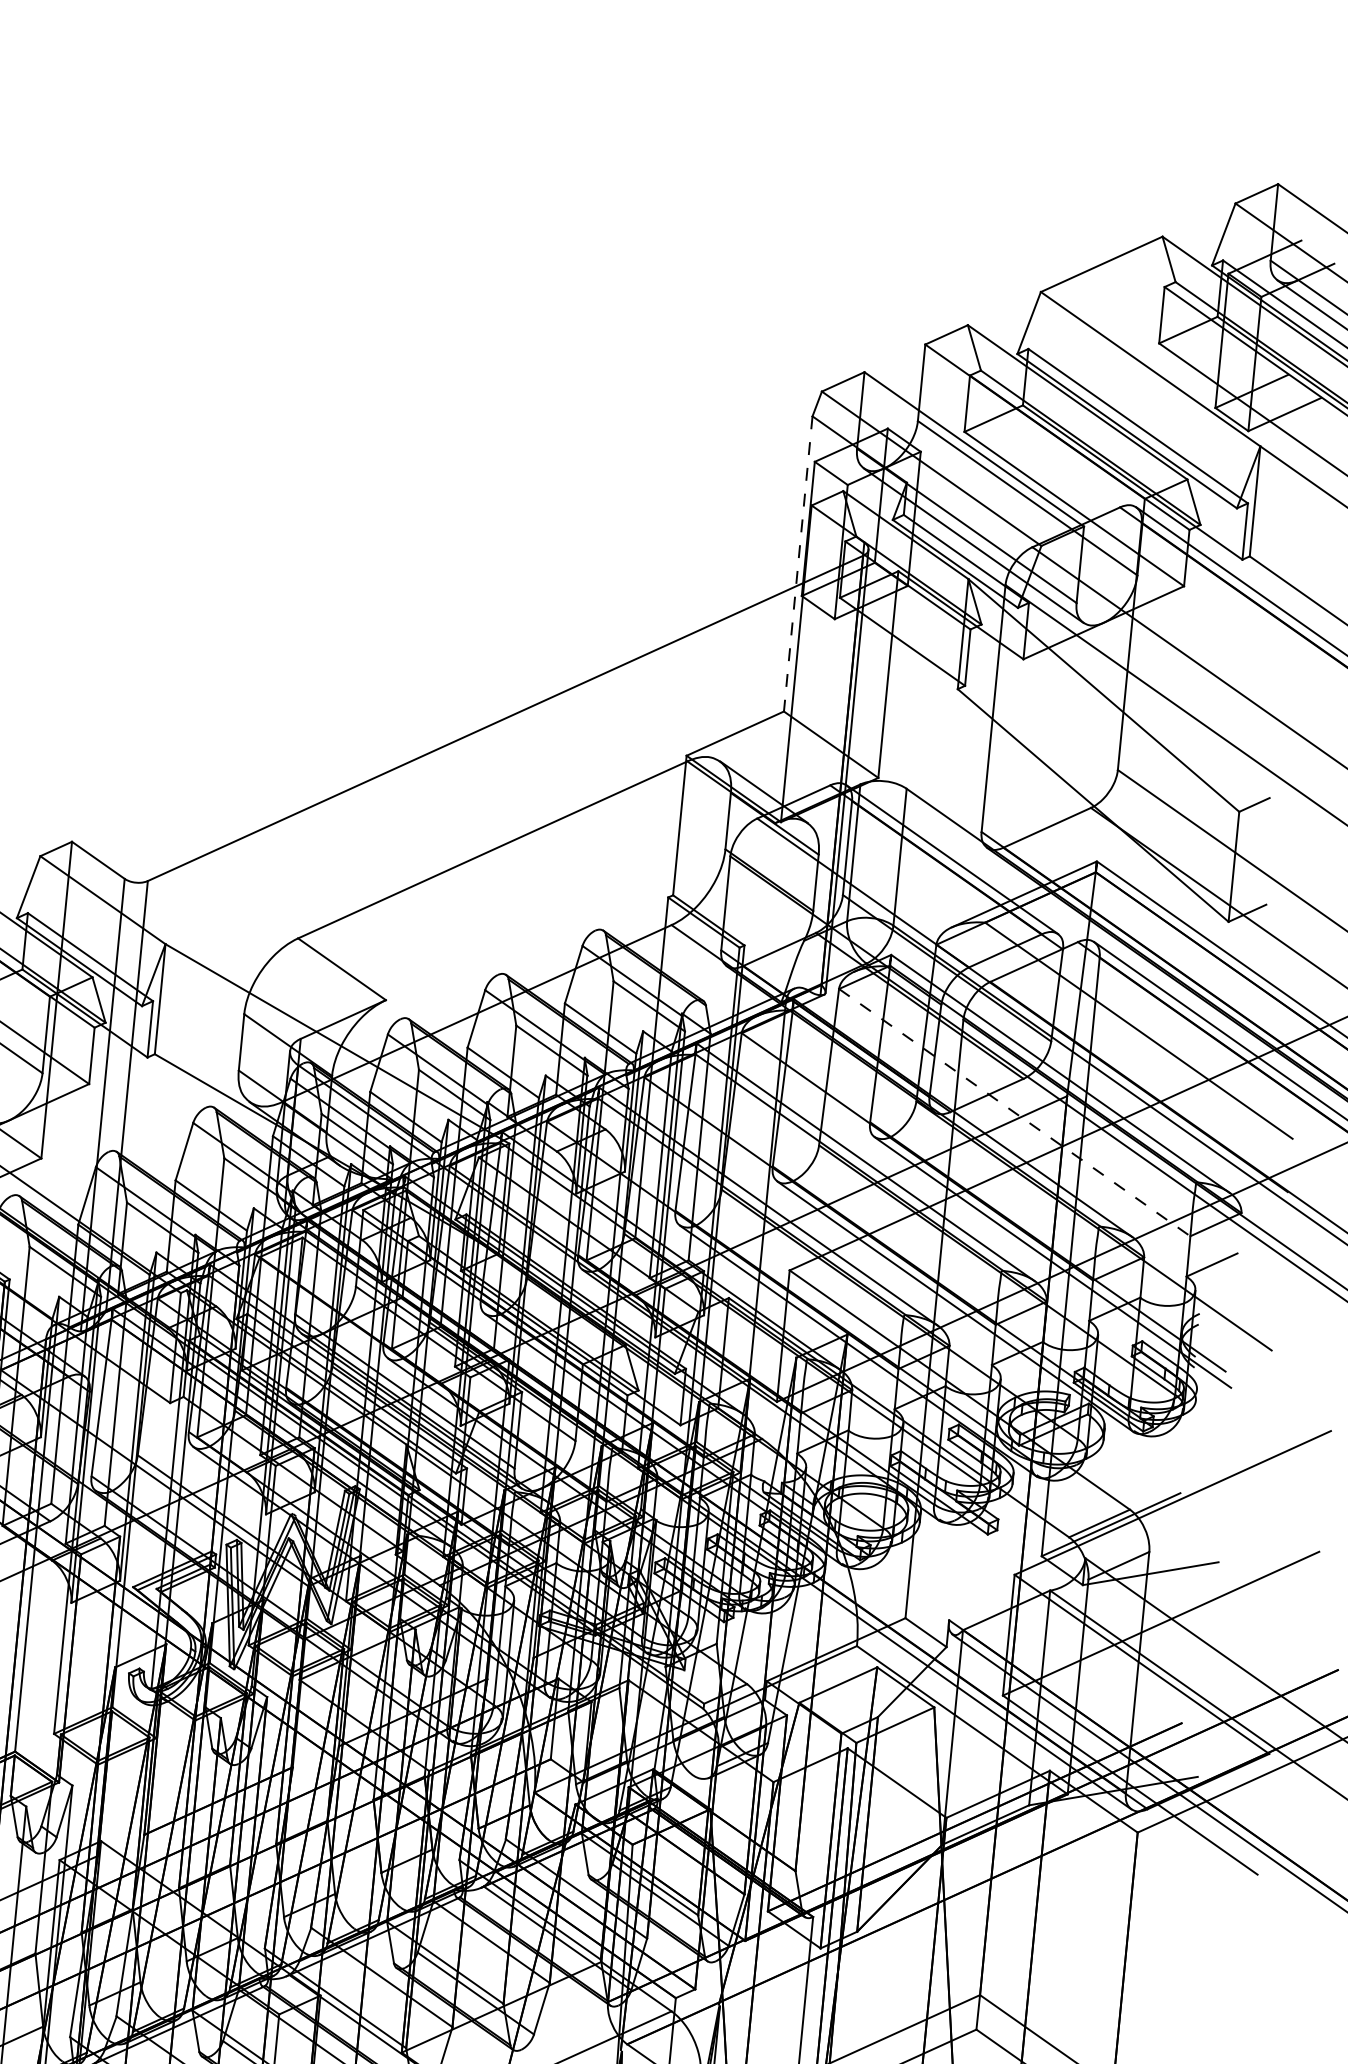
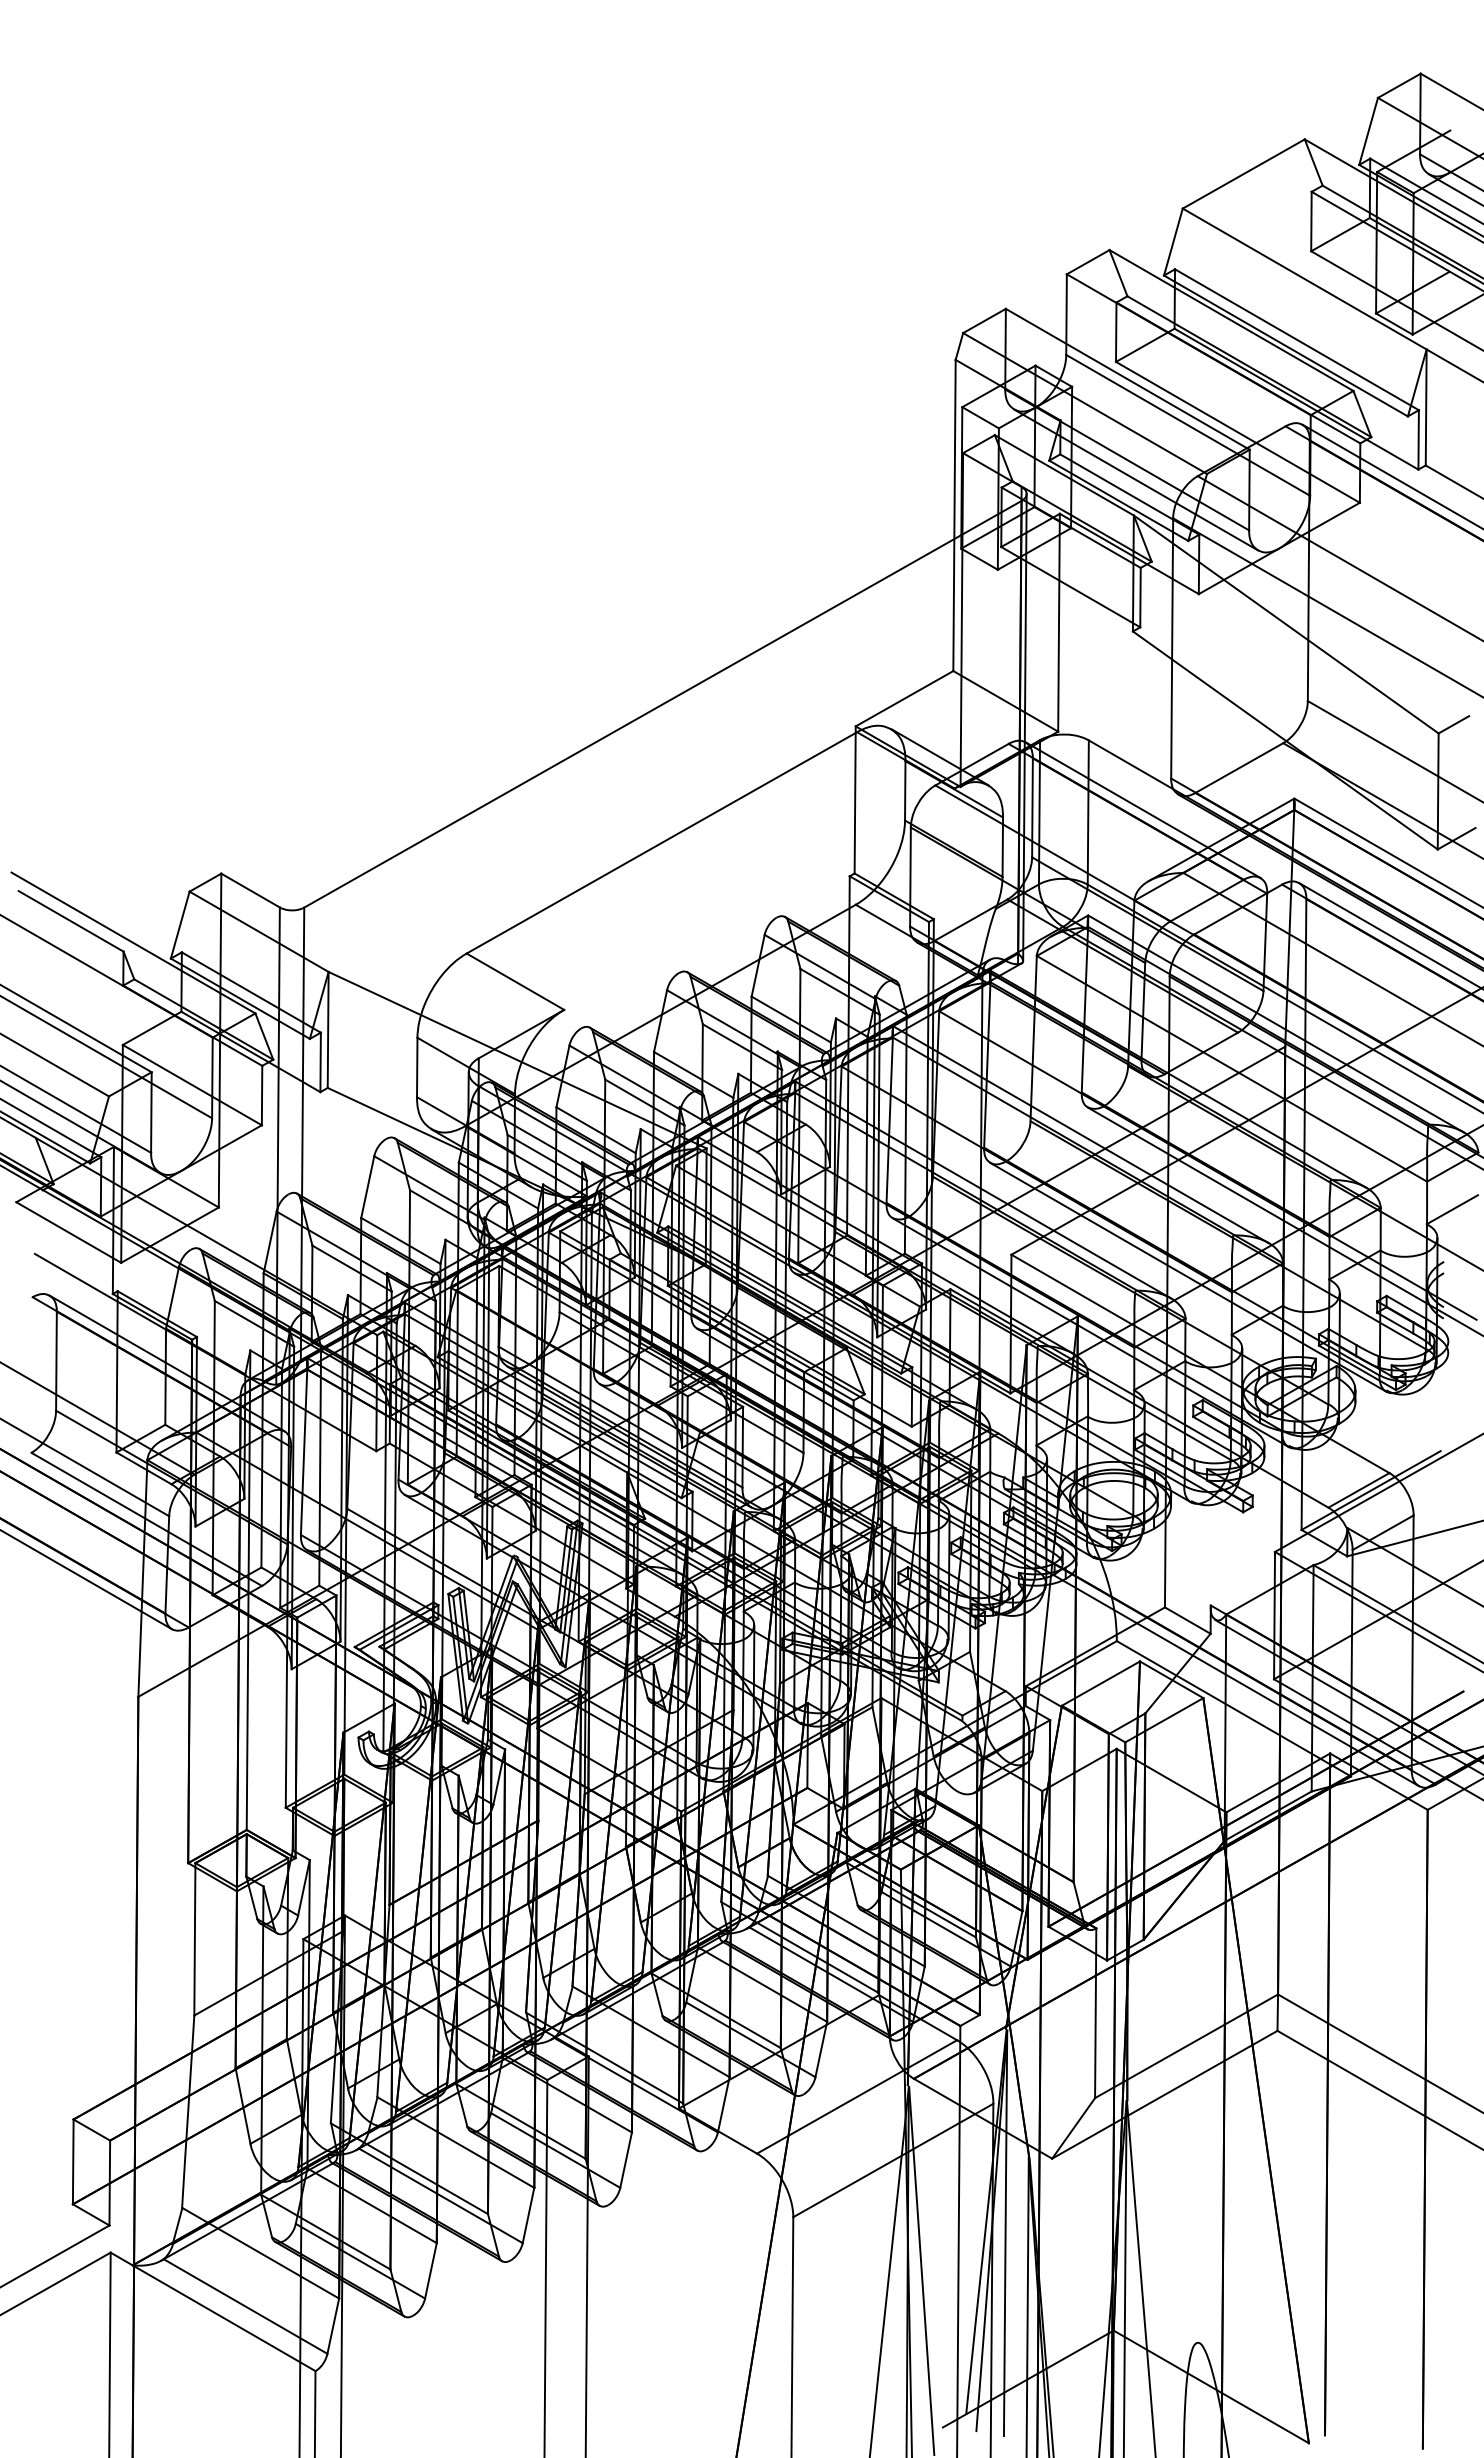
line: (798, 563) -> (954, 515), dashed -> solid
line: (1015, 1113) -> (1232, 1069), dashed -> solid

